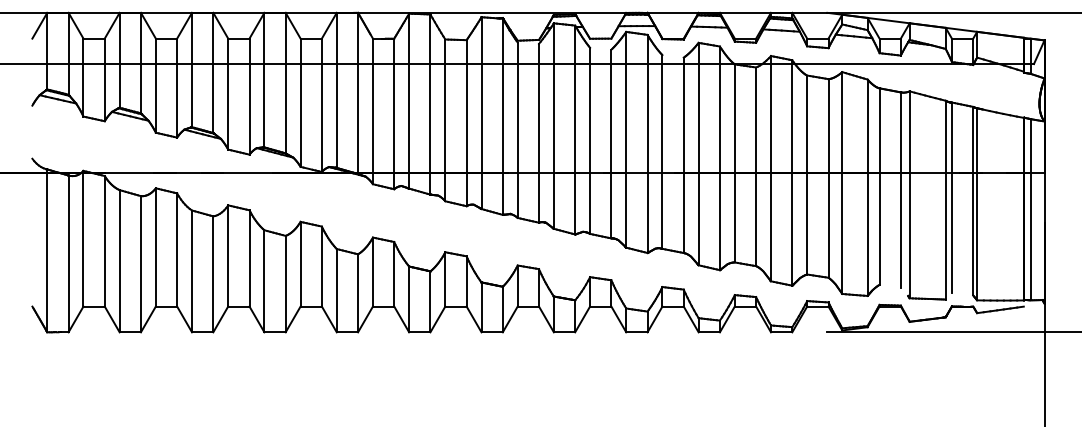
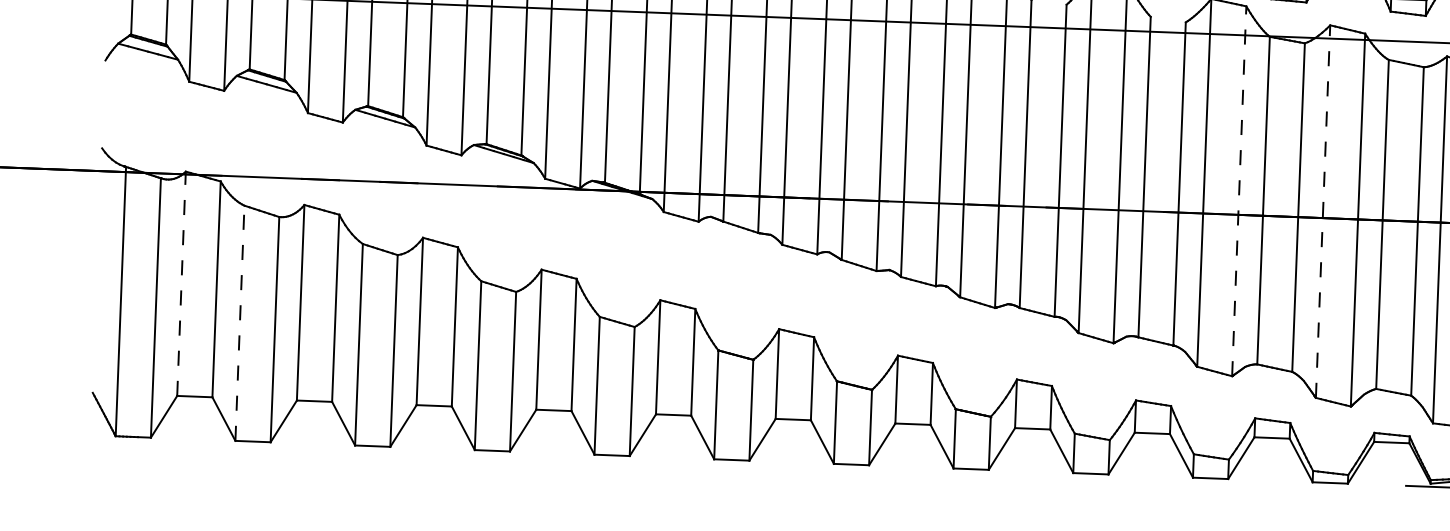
line: (719, 158) -> (1238, 191), solid -> dashed
line: (771, 168) -> (1323, 211), solid -> dashed
line: (83, 238) -> (181, 283), solid -> dashed
line: (119, 260) -> (239, 322), solid -> dashed

